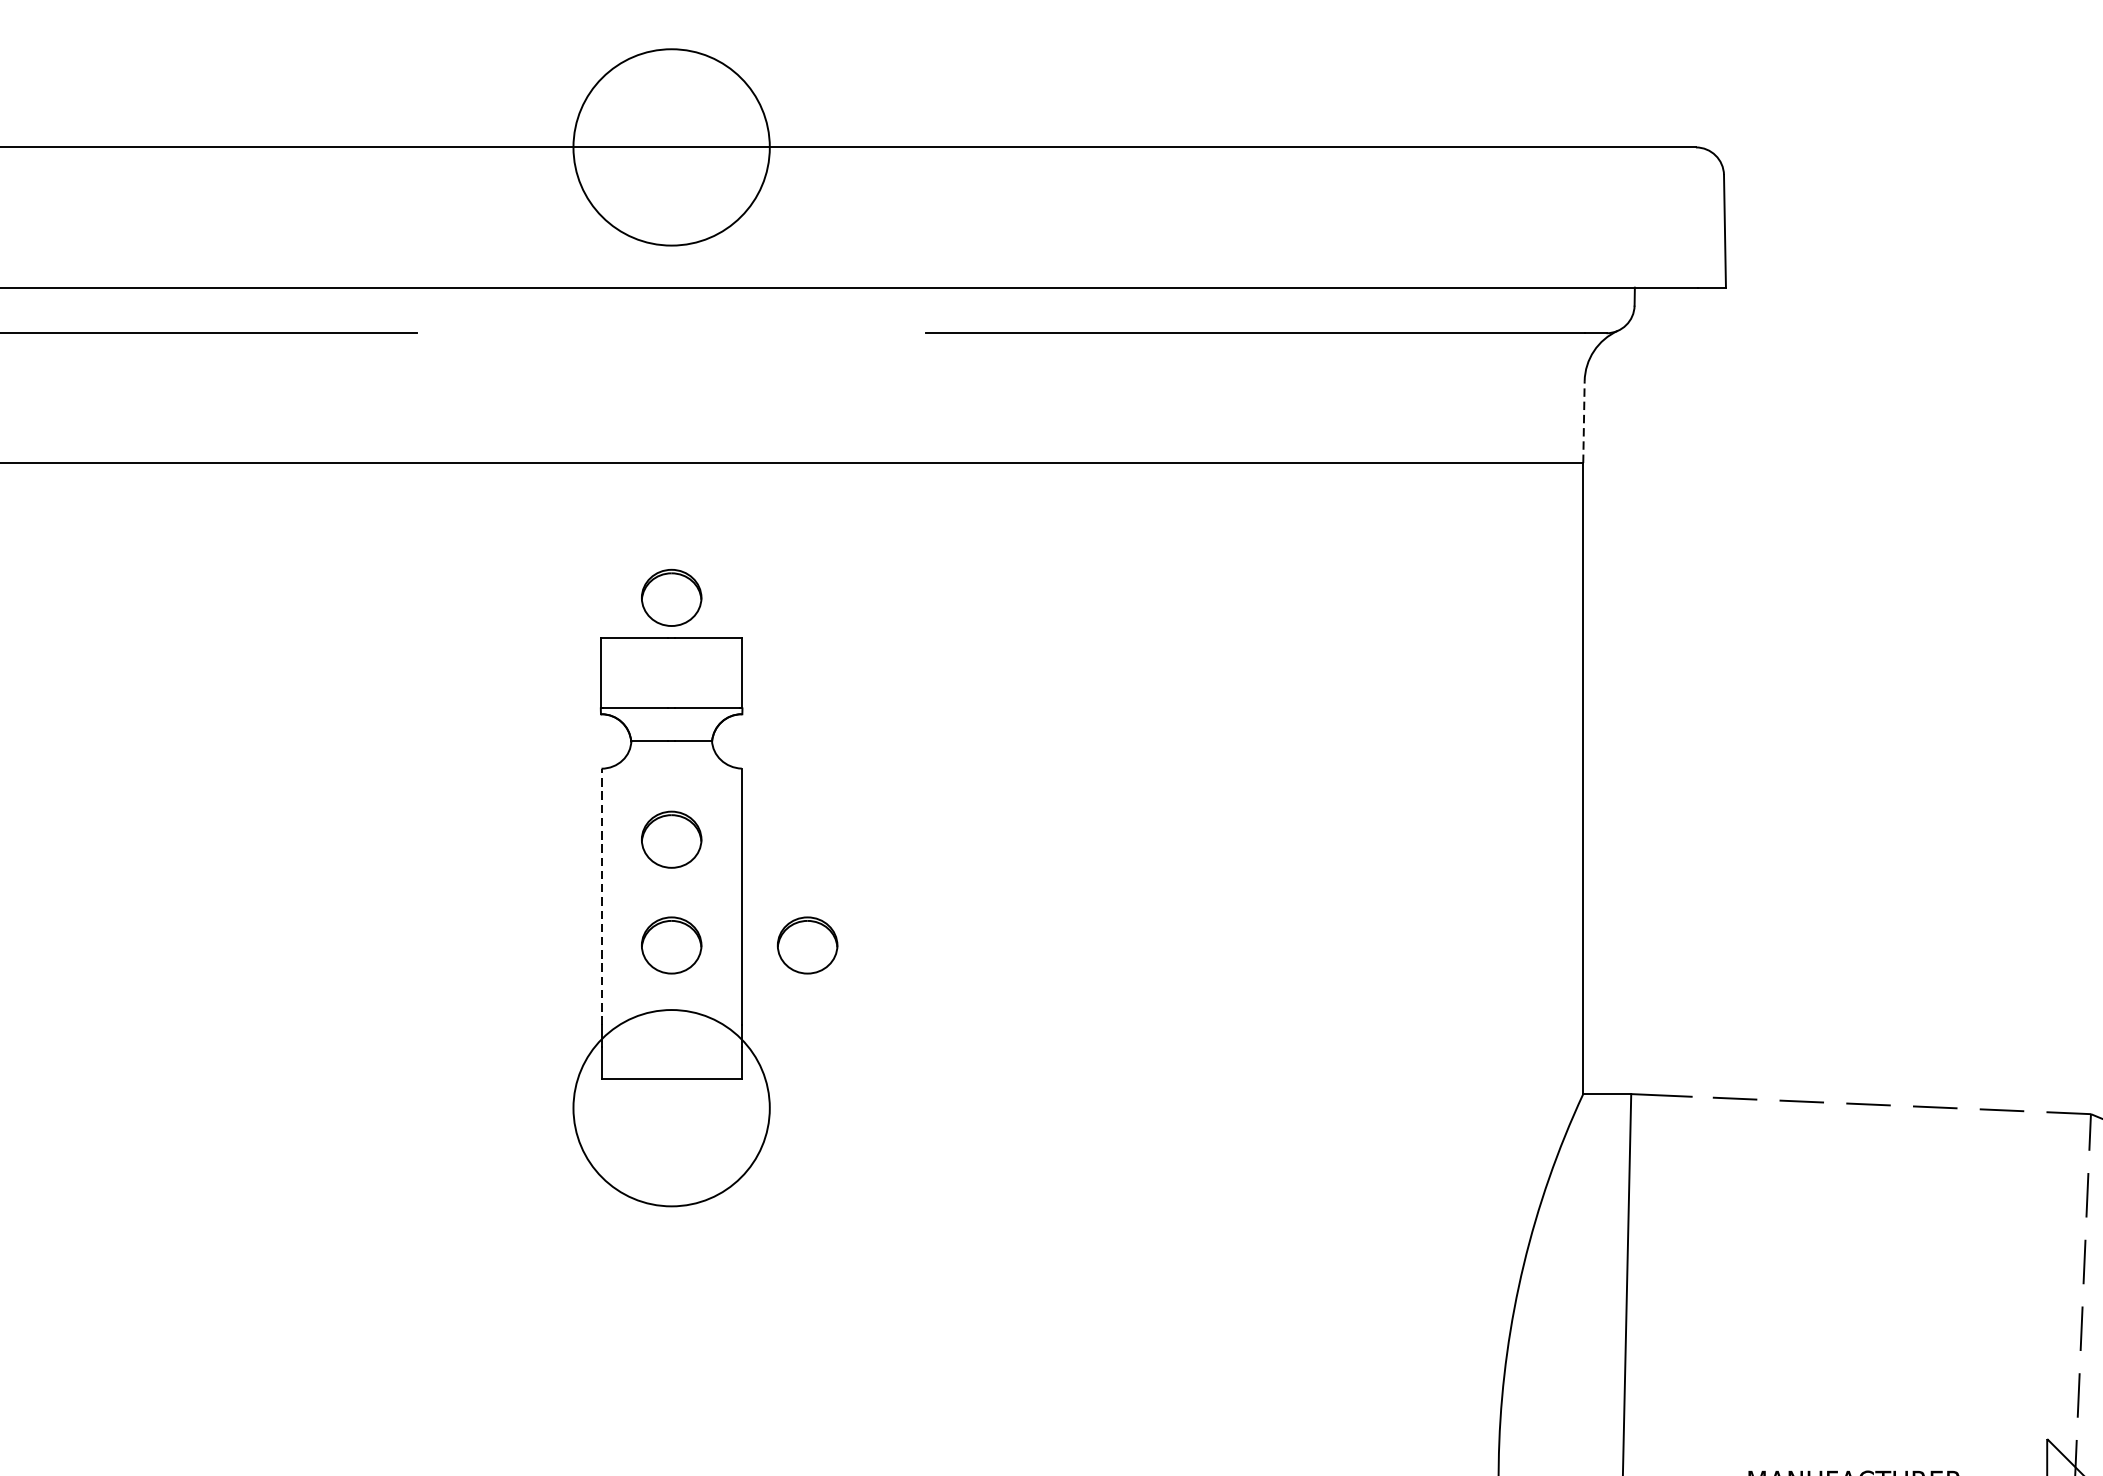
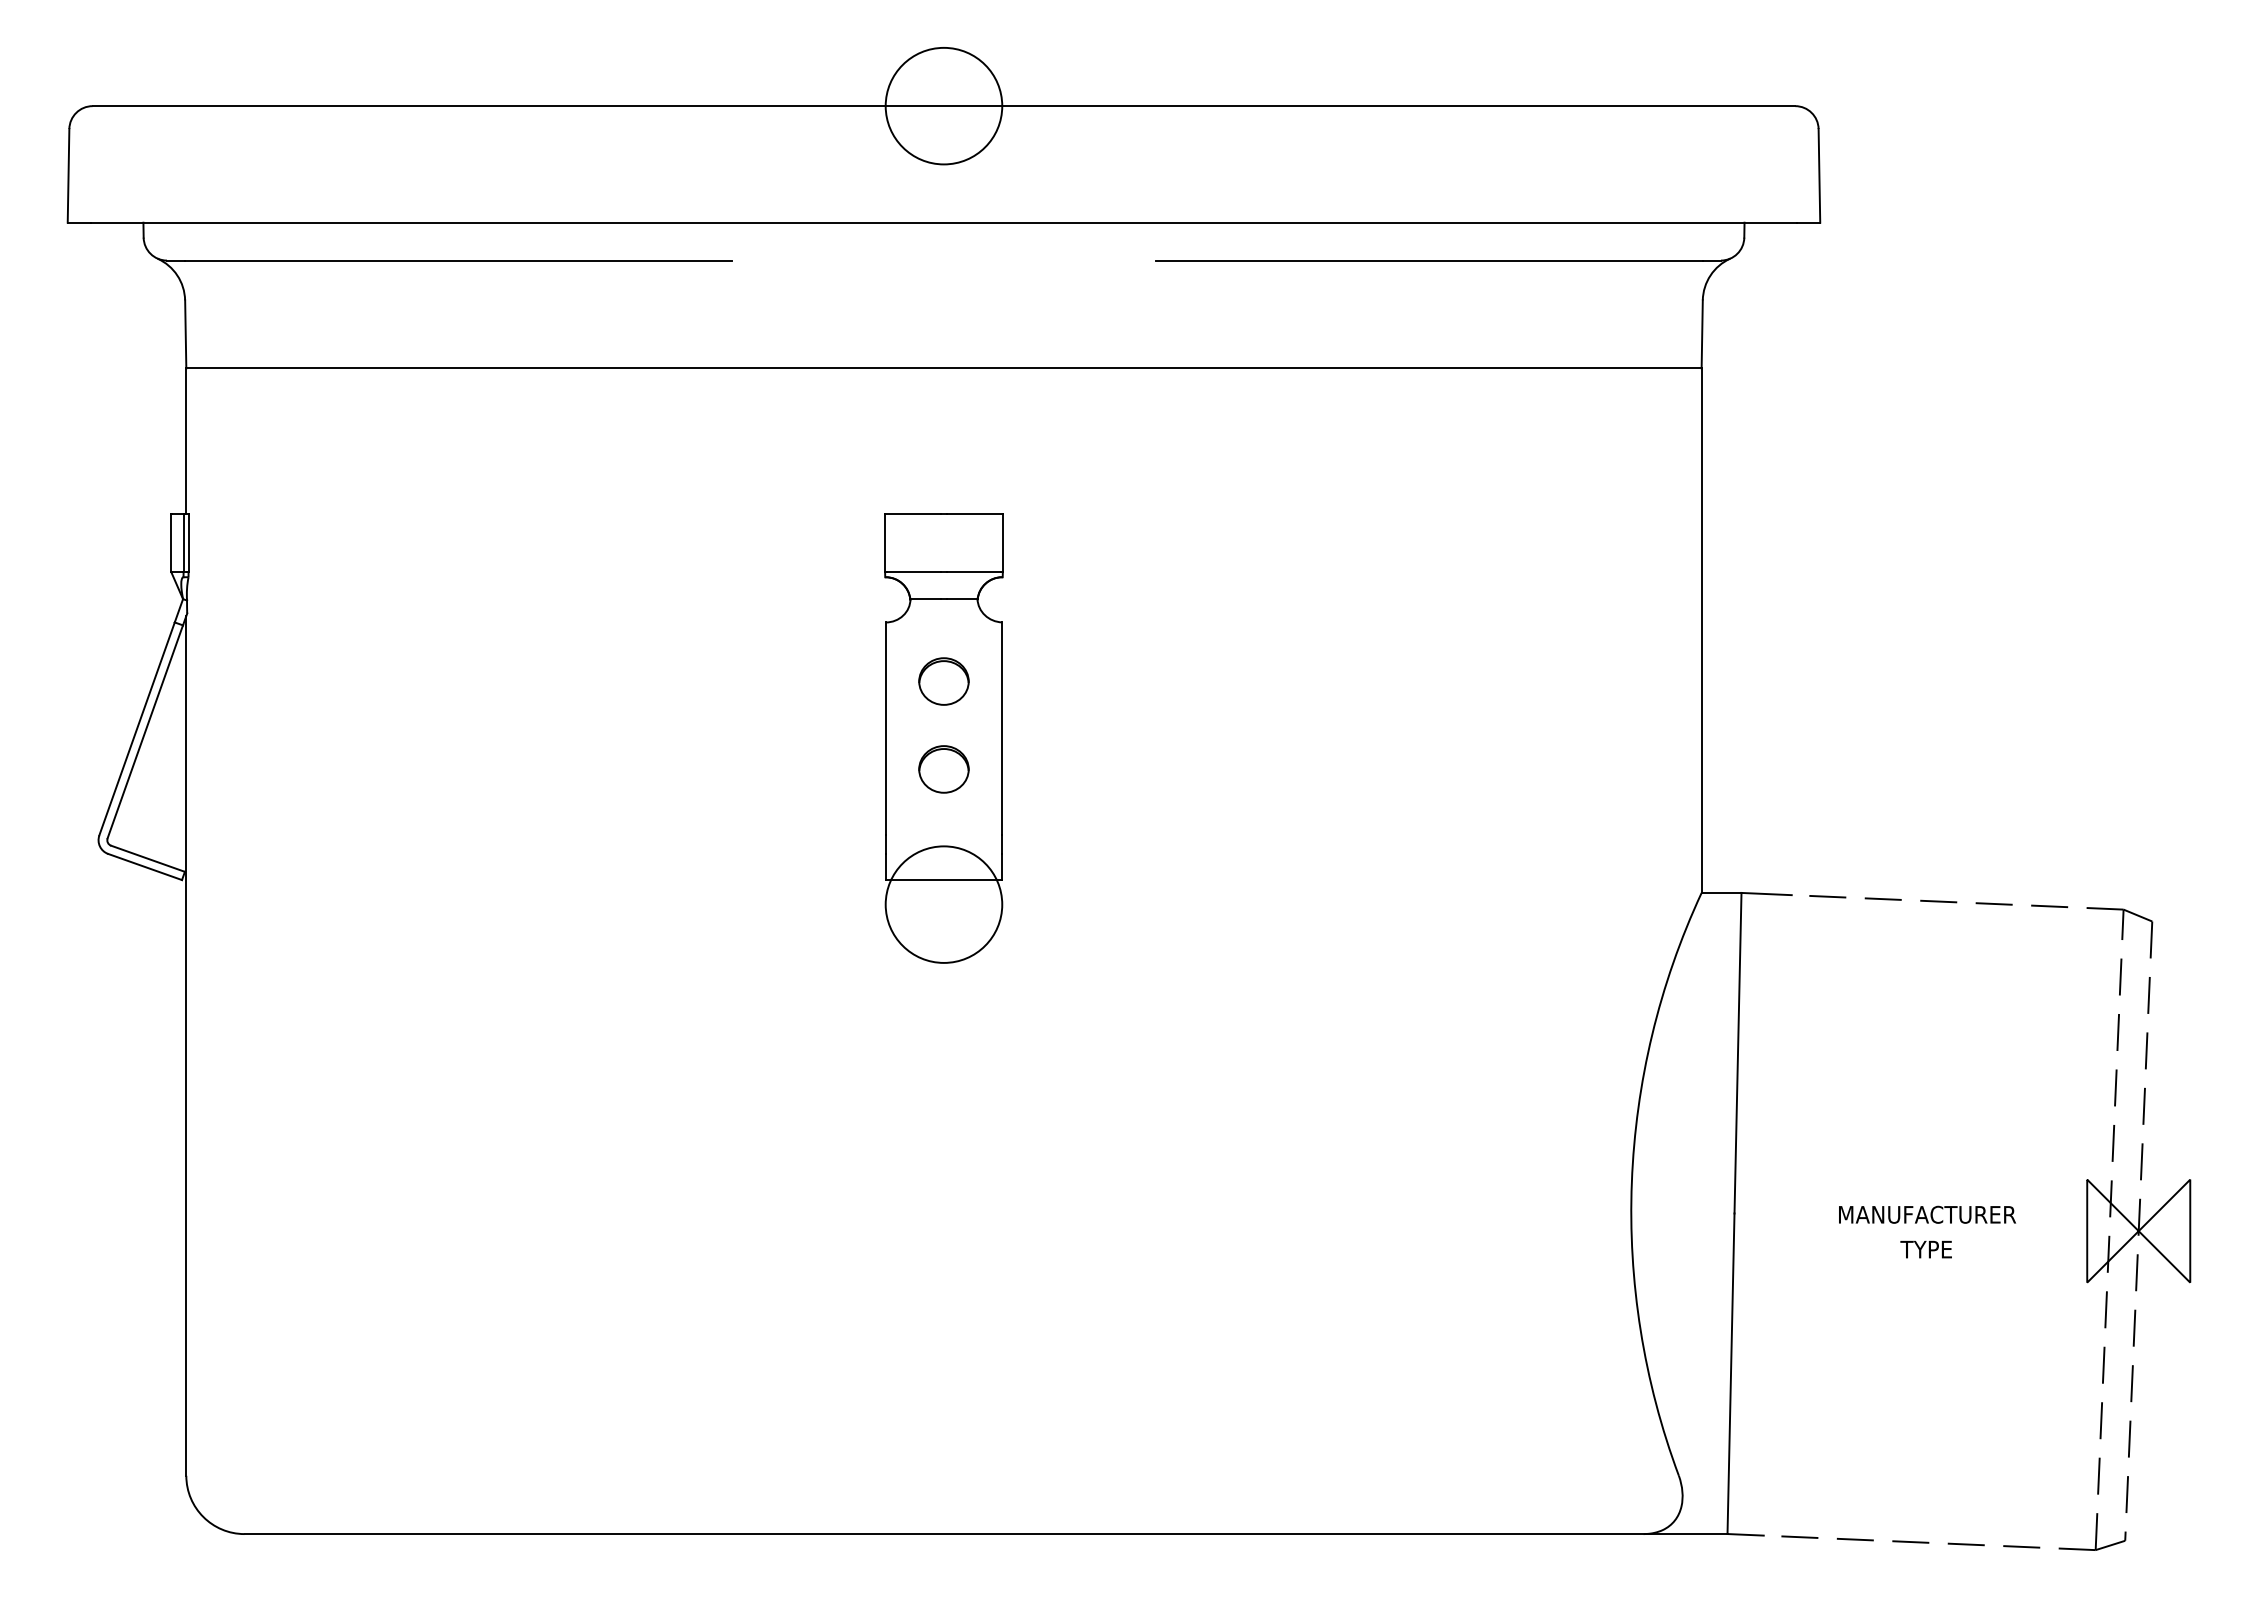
circle: (671, 146) -> (943, 105), size x0.71
line: (1584, 420) -> (1702, 333), dashed -> solid
part: (671, 597) -> (943, 480), removed
line: (601, 896) -> (885, 728), dashed -> solid
part: (807, 945) -> (1056, 769), removed
circle: (671, 1108) -> (943, 904), size x0.71

